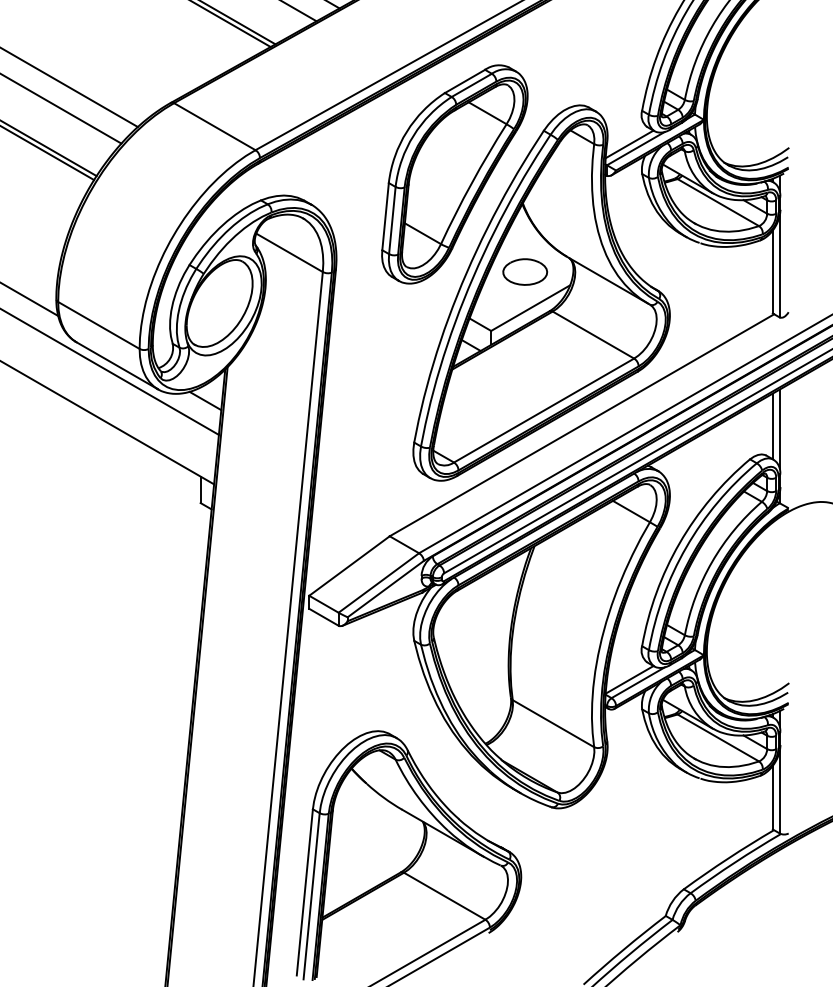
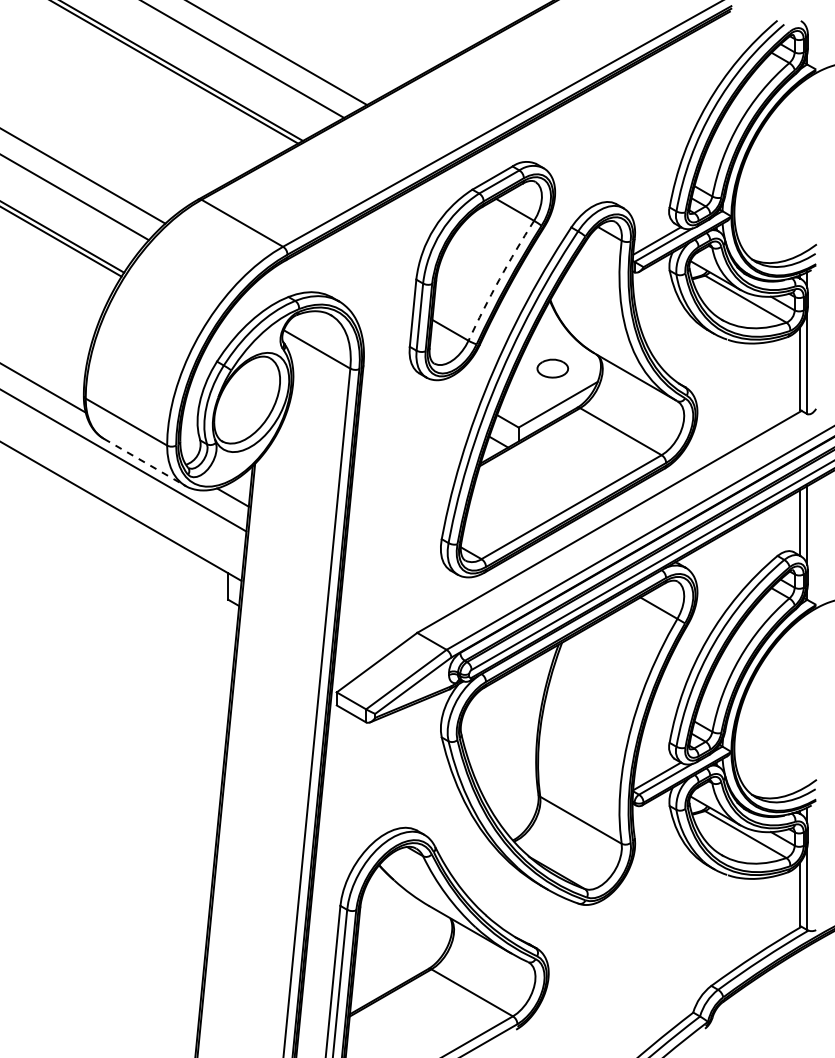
arc: (471, 182) -> (499, 279), solid -> dashed
part: (524, 271) -> (552, 368), size x0.7
line: (117, 365) -> (145, 462), solid -> dashed

